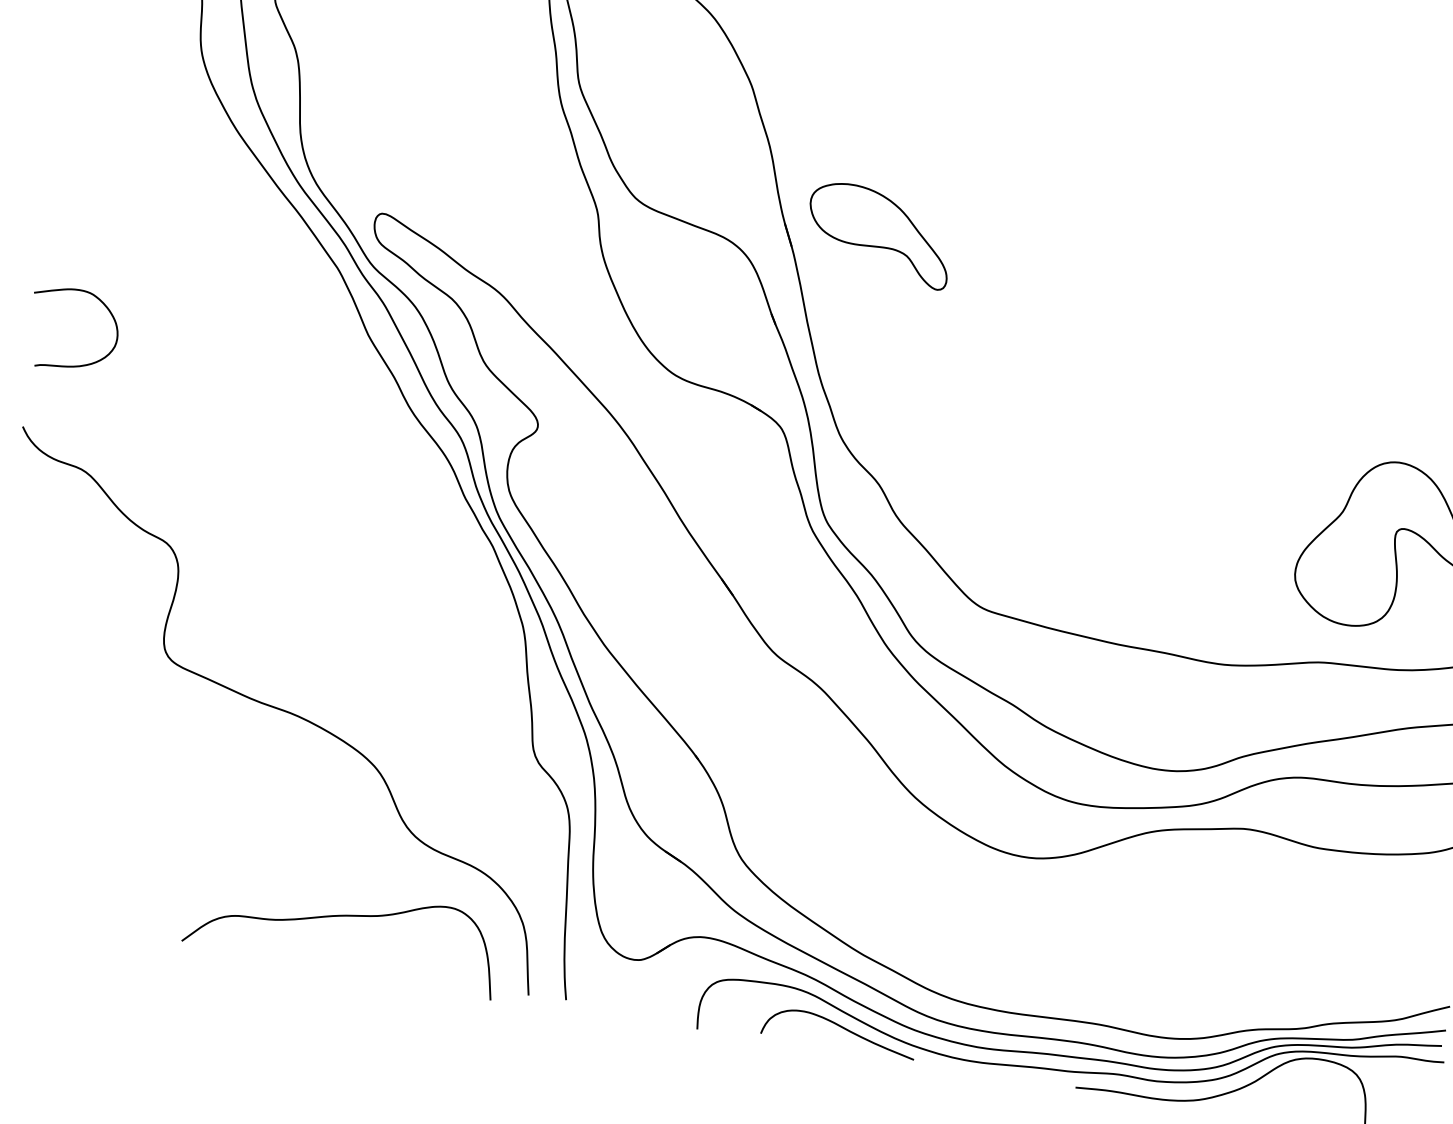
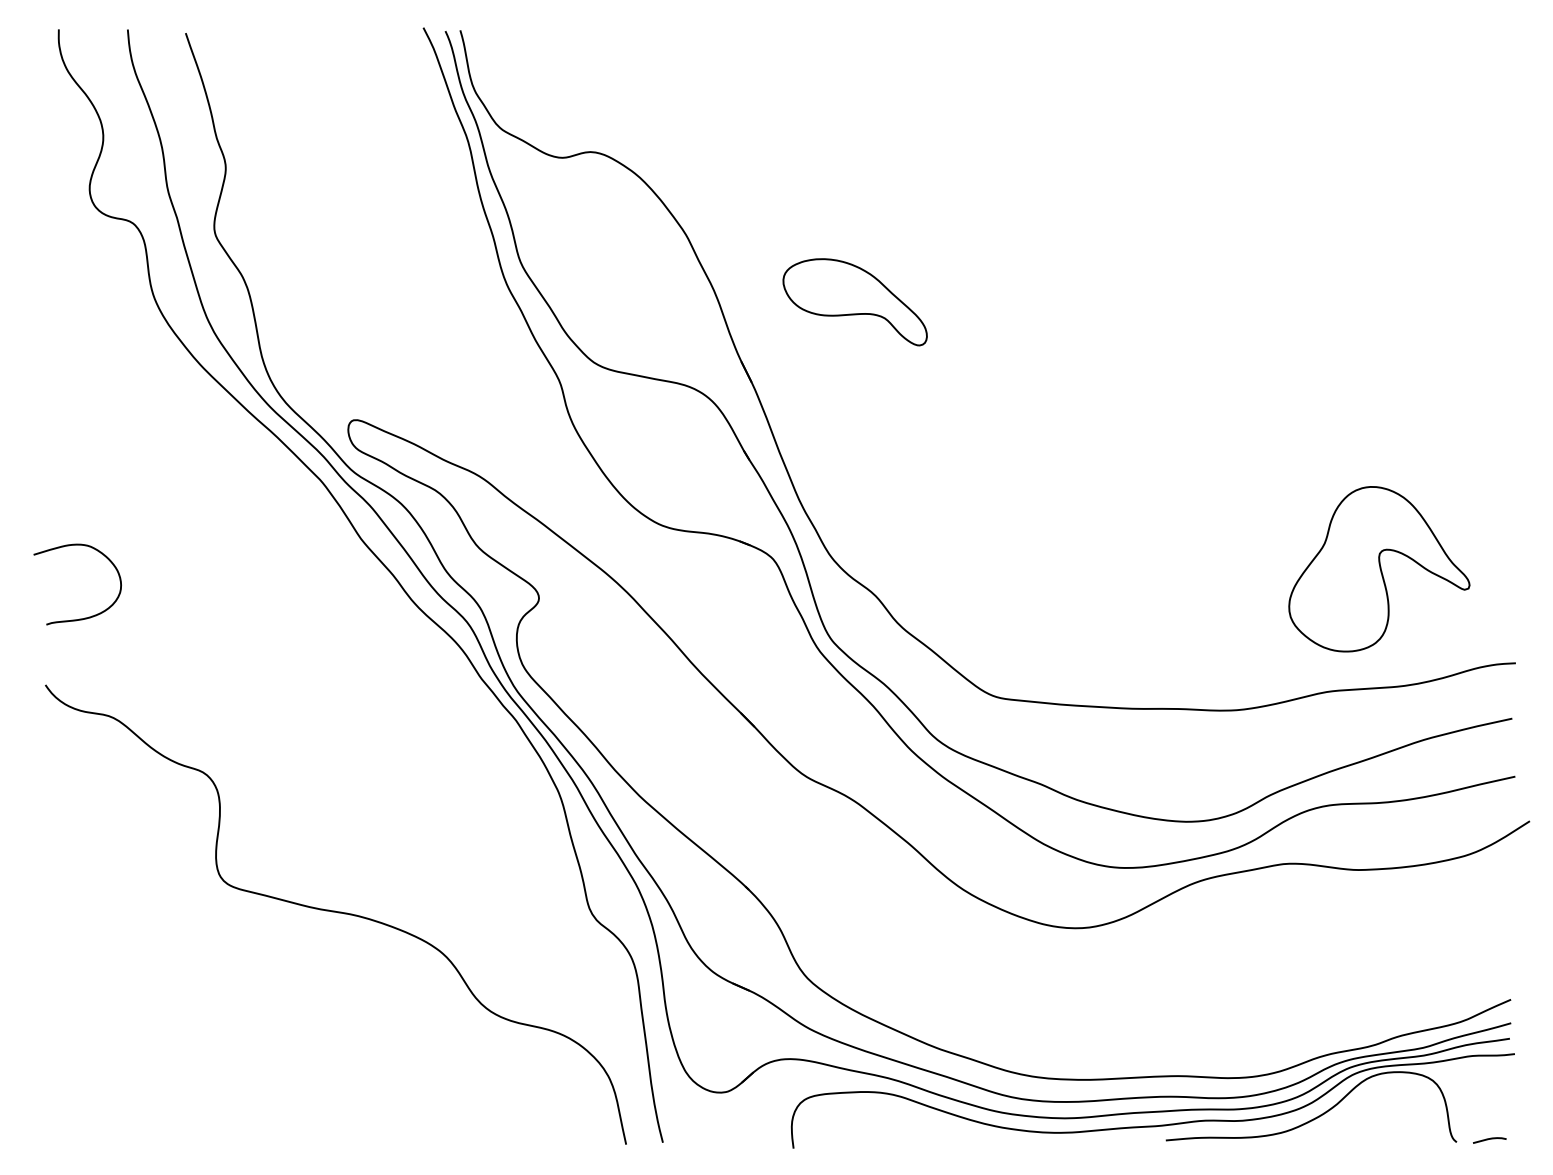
part: (879, 234) -> (854, 302), moved
curve: (344, 916) -> (436, 1100), removed
curve: (842, 1028) -> (932, 1123), removed

